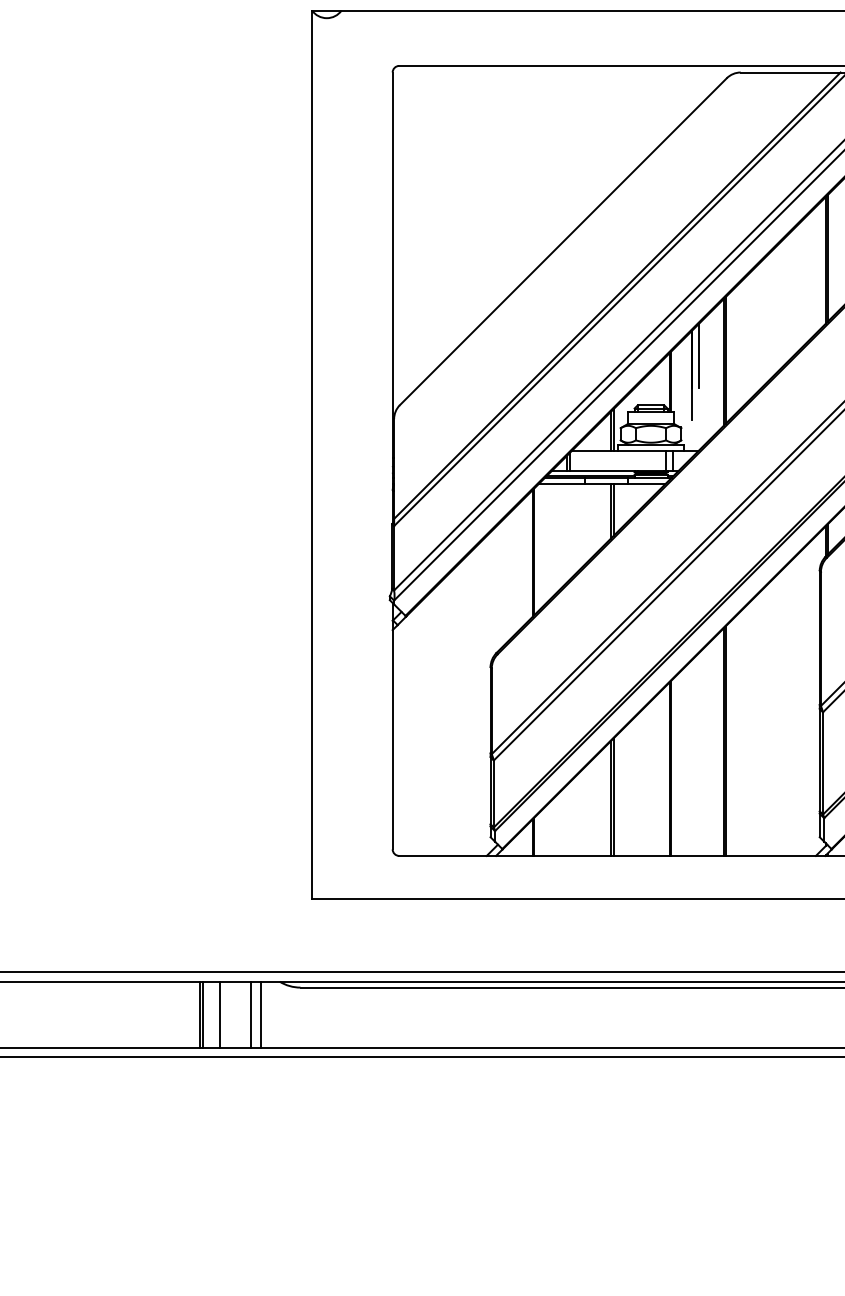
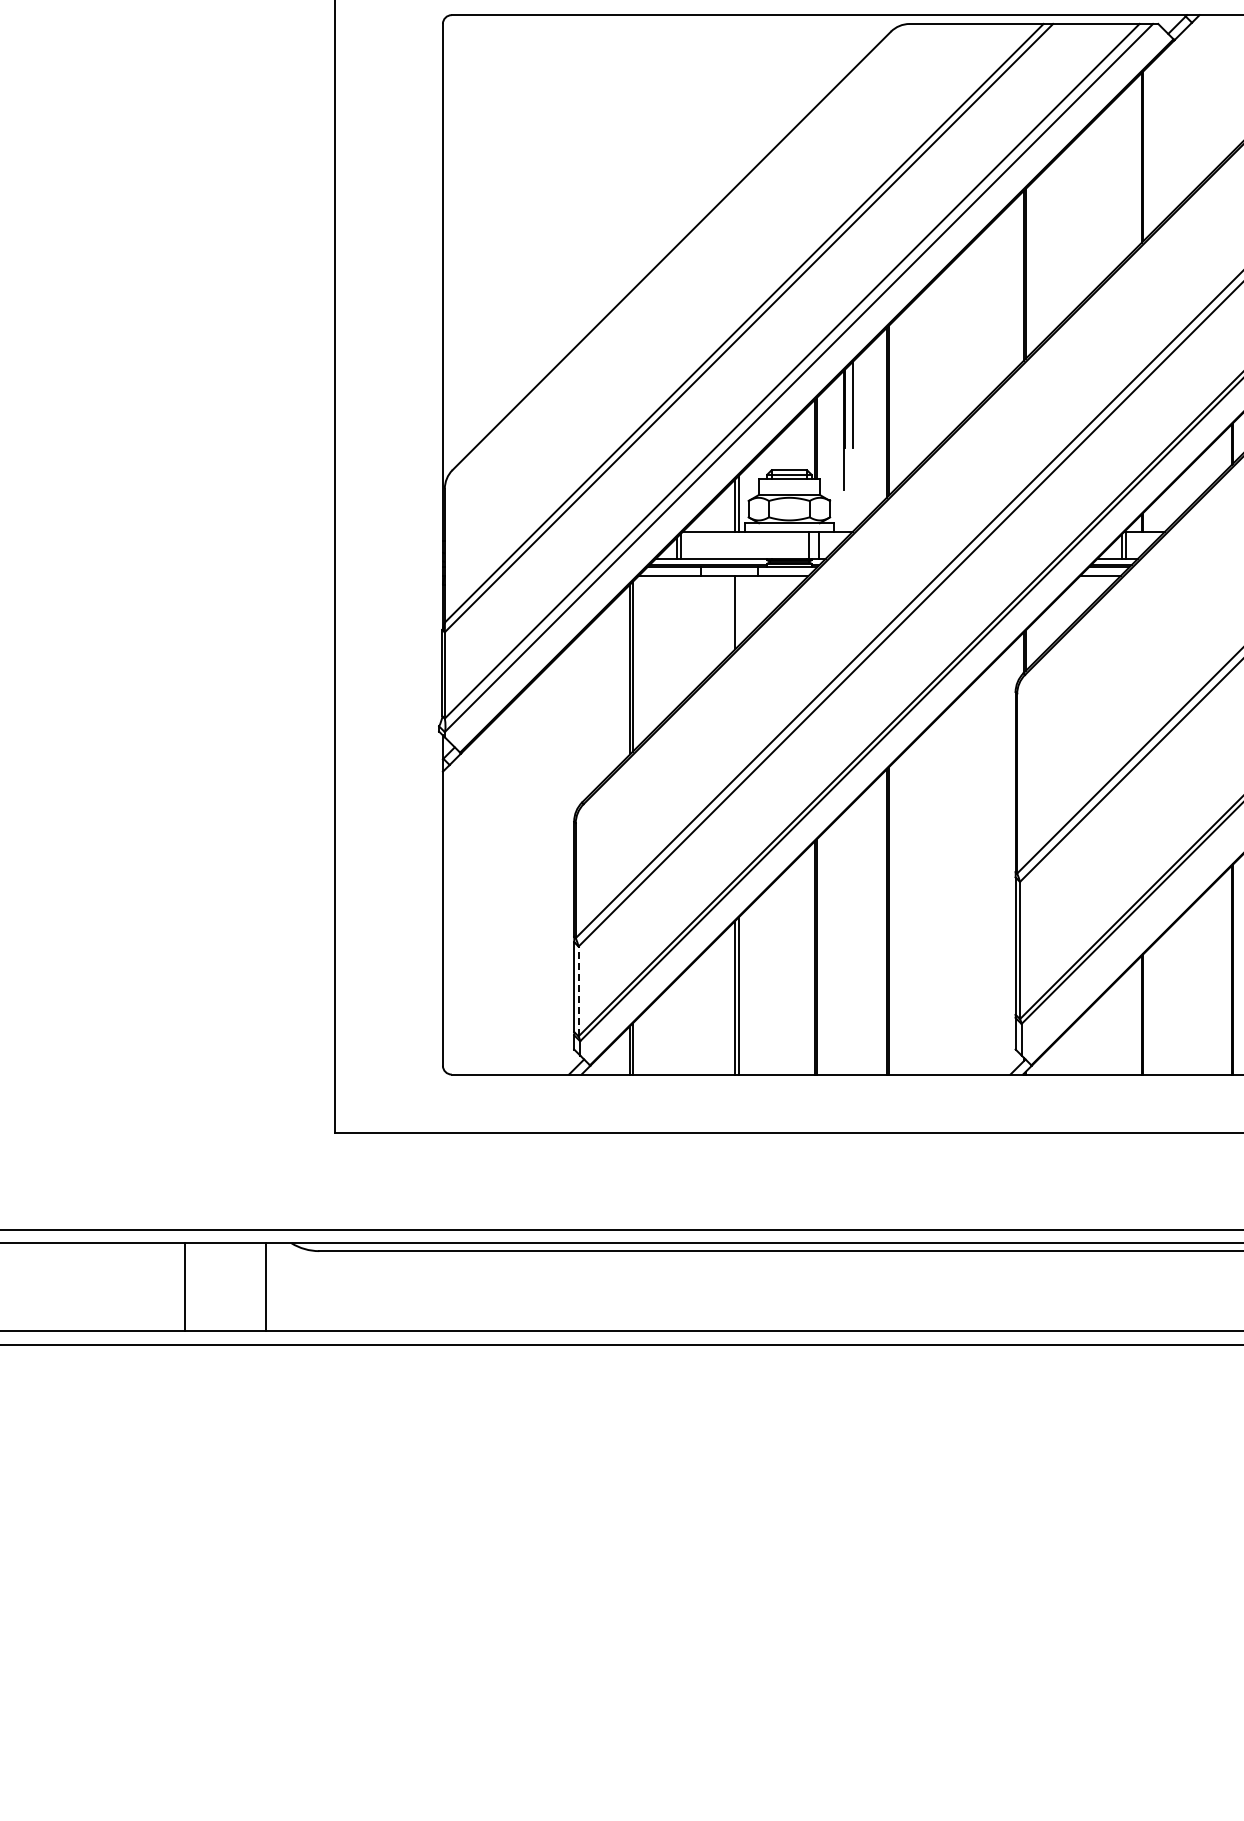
line: (613, 509) -> (739, 610), removed
line: (493, 793) -> (578, 991), solid -> dashed
line: (203, 1014) -> (189, 1287), removed
line: (220, 1014) -> (211, 1287), removed
line: (251, 1014) -> (253, 1287), removed

